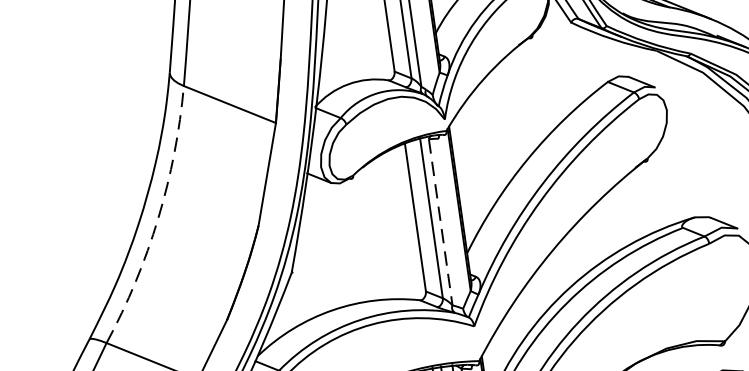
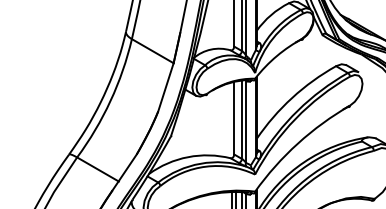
arc: (158, 219) -> (110, 101), dashed -> solid
line: (441, 222) -> (246, 122), dashed -> solid

